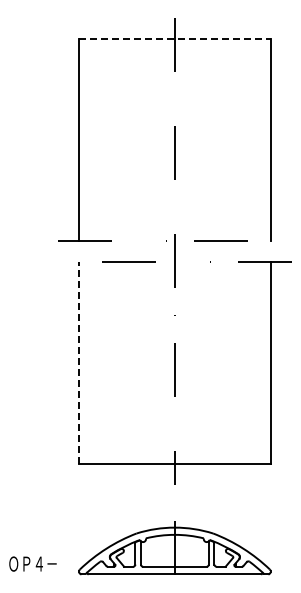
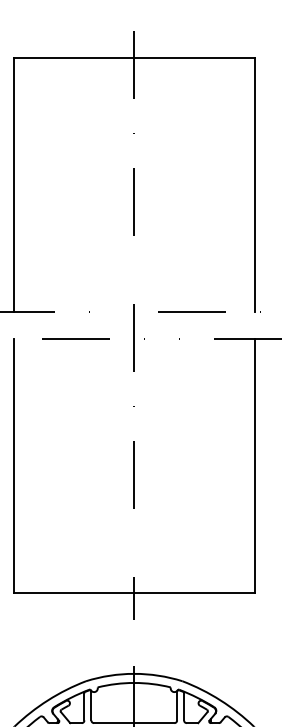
line: (174, 39) -> (133, 58), dashed -> solid
line: (79, 362) -> (13, 465), dashed -> solid

